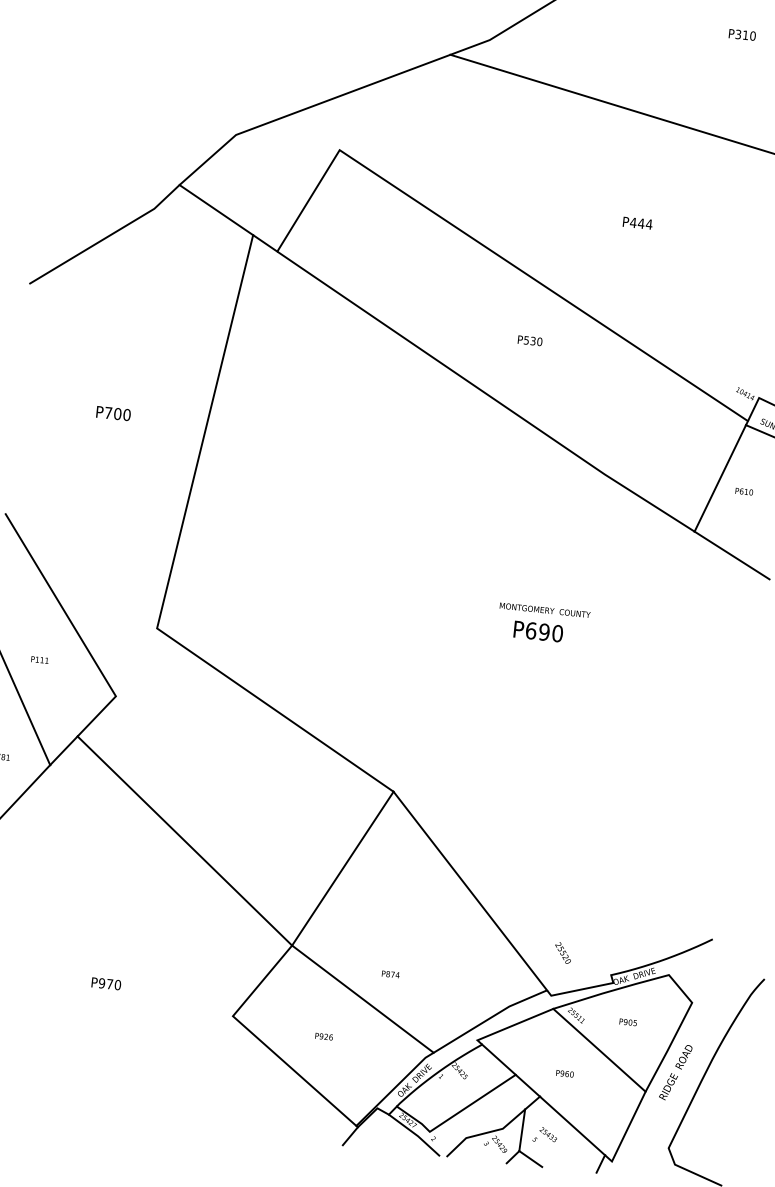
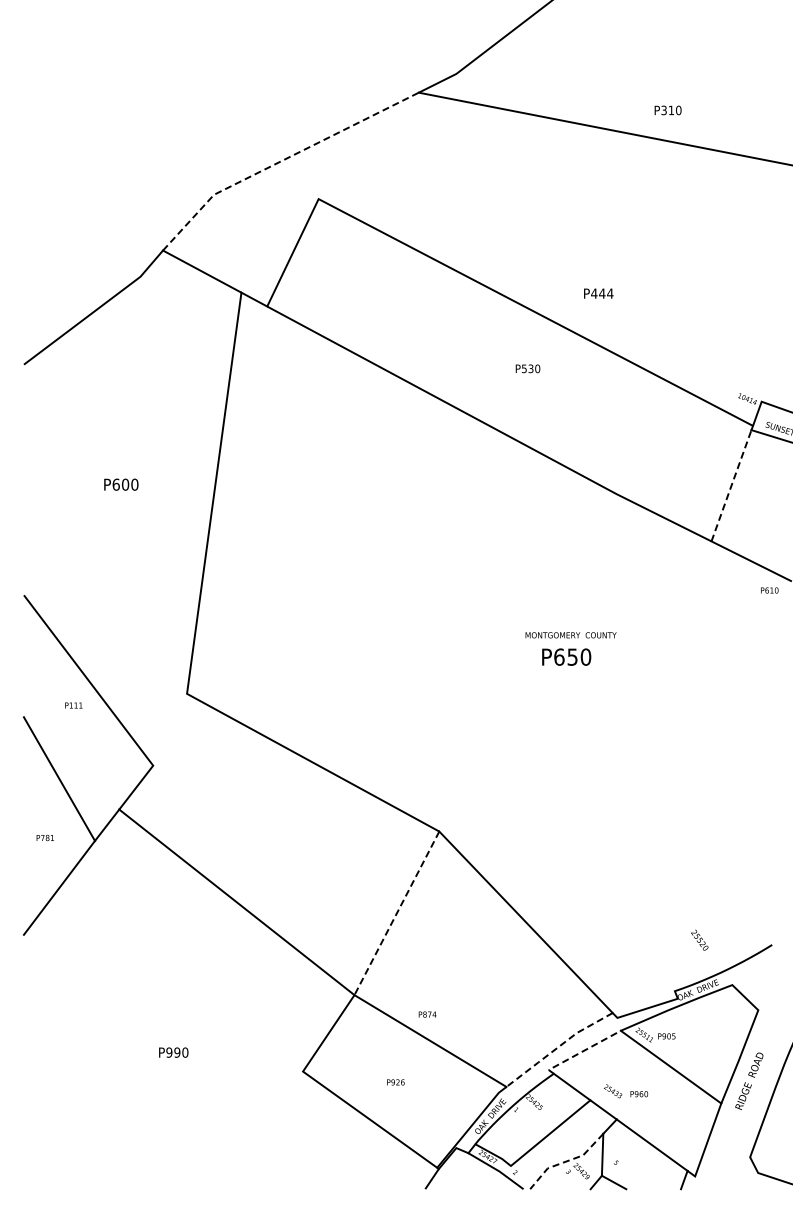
text: (741, 34) -> (667, 110), moved
line: (306, 107) -> (281, 160), solid -> dashed
text: (637, 223) -> (598, 293), moved
text: (107, 412) -> (115, 484), P700 -> P600
line: (720, 478) -> (731, 485), solid -> dashed
text: (744, 491) -> (769, 590), moved
text: (544, 631) -> (572, 656), P690 -> P650
text: (39, 659) -> (73, 705), moved
line: (342, 868) -> (396, 913), solid -> dashed
text: (562, 952) -> (699, 939), moved
text: (390, 974) -> (427, 1014), moved
text: (110, 984) -> (177, 1052), P970 -> P990
line: (488, 1018) -> (557, 1047), solid -> dashed
text: (627, 1022) -> (666, 1036), moved
line: (511, 1026) -> (581, 1052), solid -> dashed
line: (485, 1133) -> (566, 1161), solid -> dashed
text: (547, 1134) -> (612, 1091), moved

